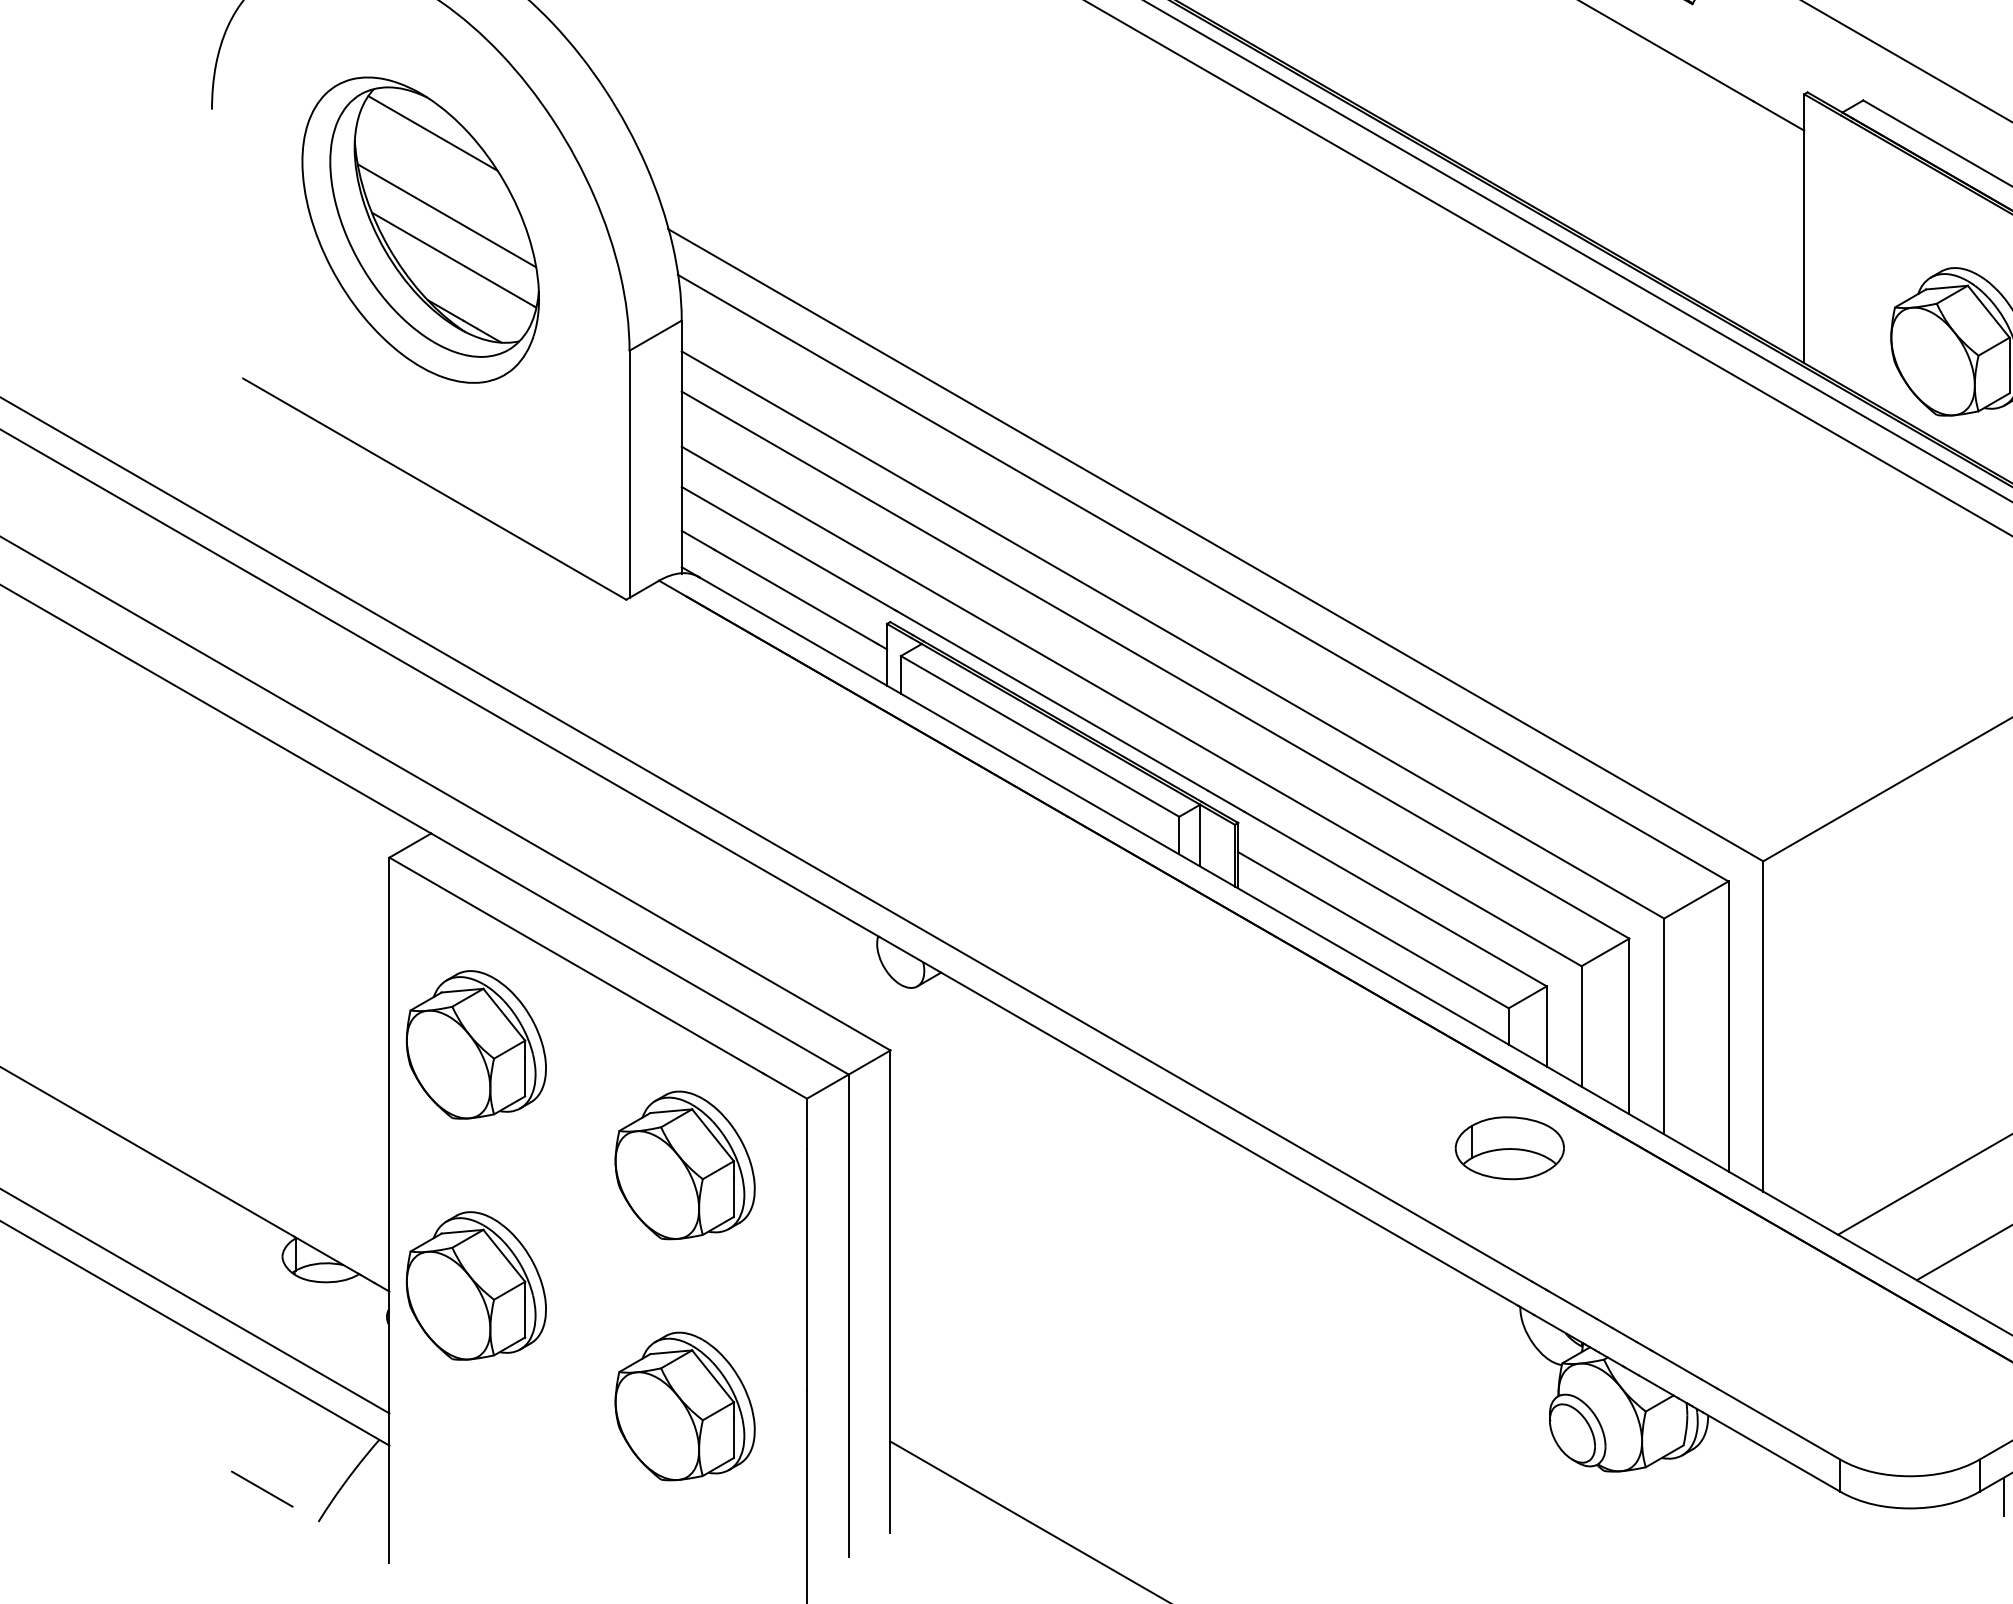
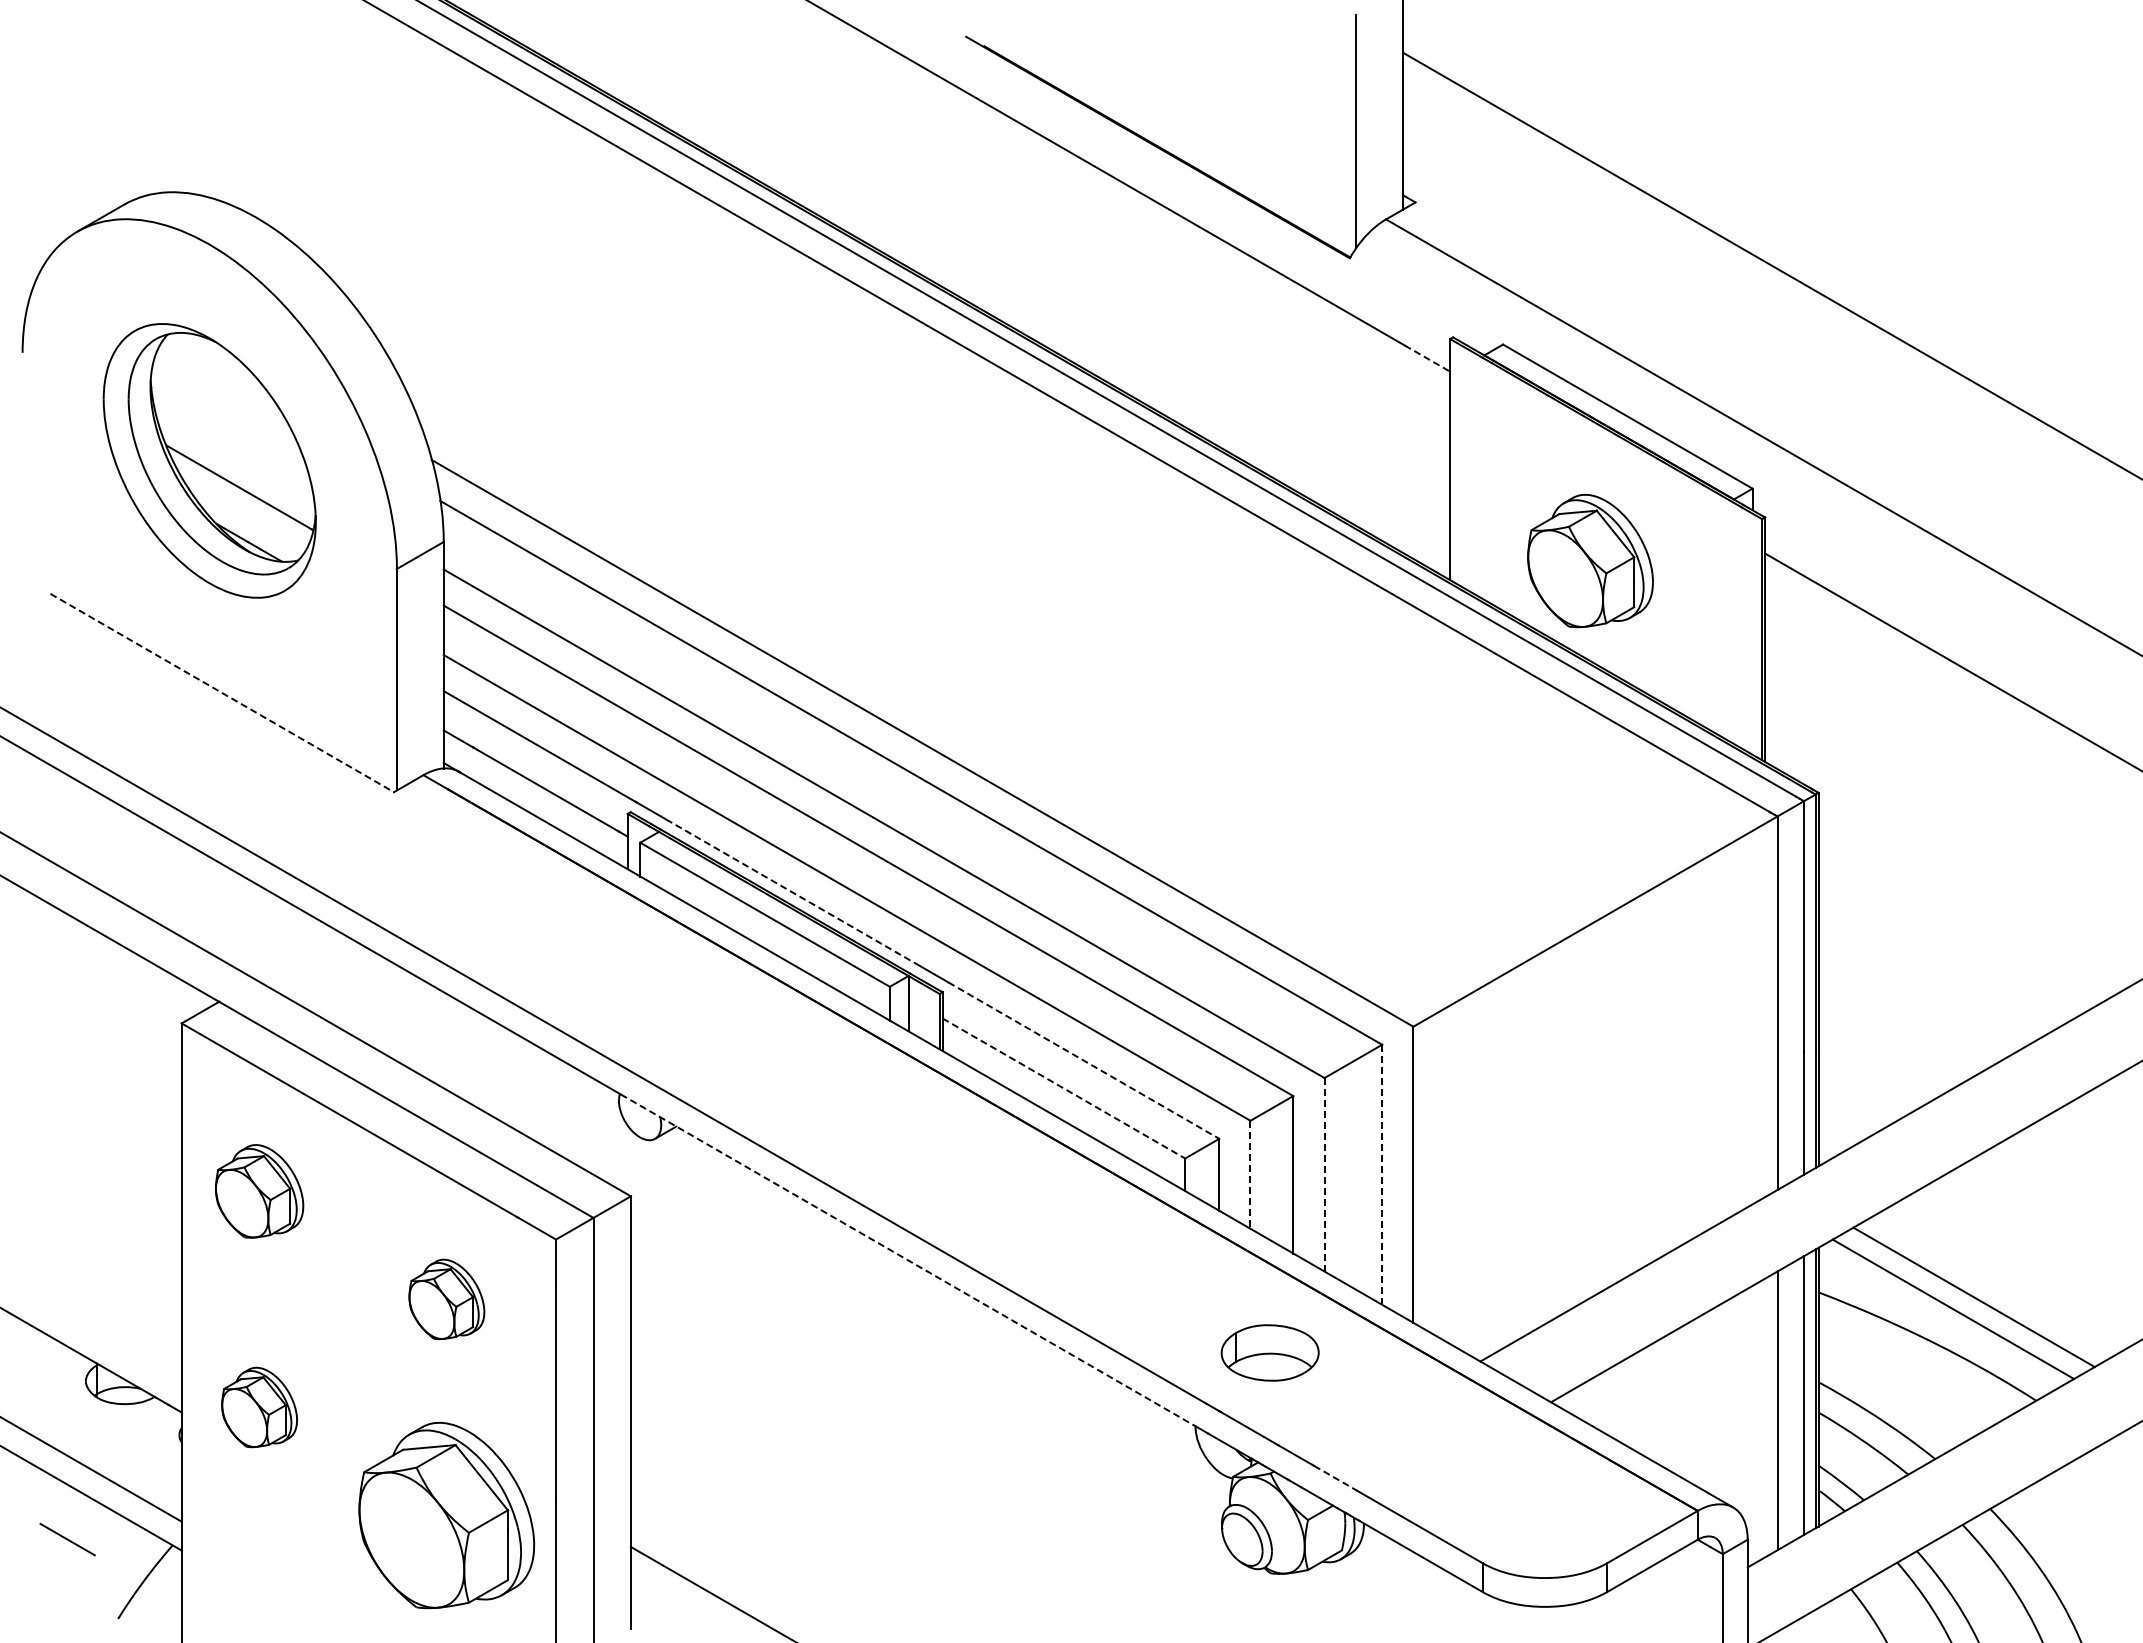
line: (1779, 115) -> (1427, 358), solid -> dashed
line: (432, 132) -> (220, 373), removed
line: (447, 216) -> (233, 448), removed
line: (434, 489) -> (222, 693), solid -> dashed
line: (1069, 710) -> (791, 891), solid -> dashed
line: (1396, 898) -> (1084, 1060), solid -> dashed
line: (1374, 930) -> (1064, 1088), solid -> dashed
line: (1581, 1026) -> (1250, 1174), solid -> dashed
line: (1664, 1026) -> (1324, 1174), solid -> dashed
line: (1728, 1027) -> (1382, 1175), solid -> dashed
part: (476, 1045) -> (259, 1191), size x0.7
line: (1198, 1120) -> (907, 1259), solid -> dashed
part: (1509, 1147) -> (1269, 1352), moved
part: (684, 1165) -> (446, 1299), size x0.6
part: (476, 1286) -> (259, 1407), size x0.6
line: (1677, 1365) -> (1336, 1478), solid -> dashed
part: (684, 1406) -> (446, 1515), size x1.4
line: (262, 1489) -> (67, 1539), moved
line: (2004, 1496) -> (1629, 1596), removed

